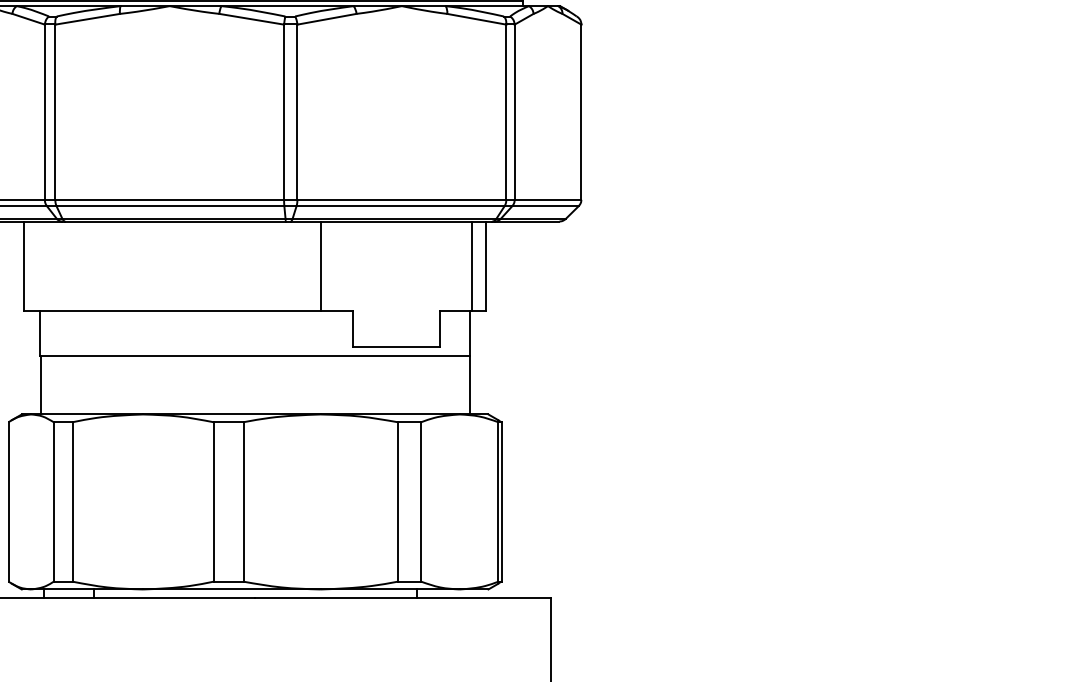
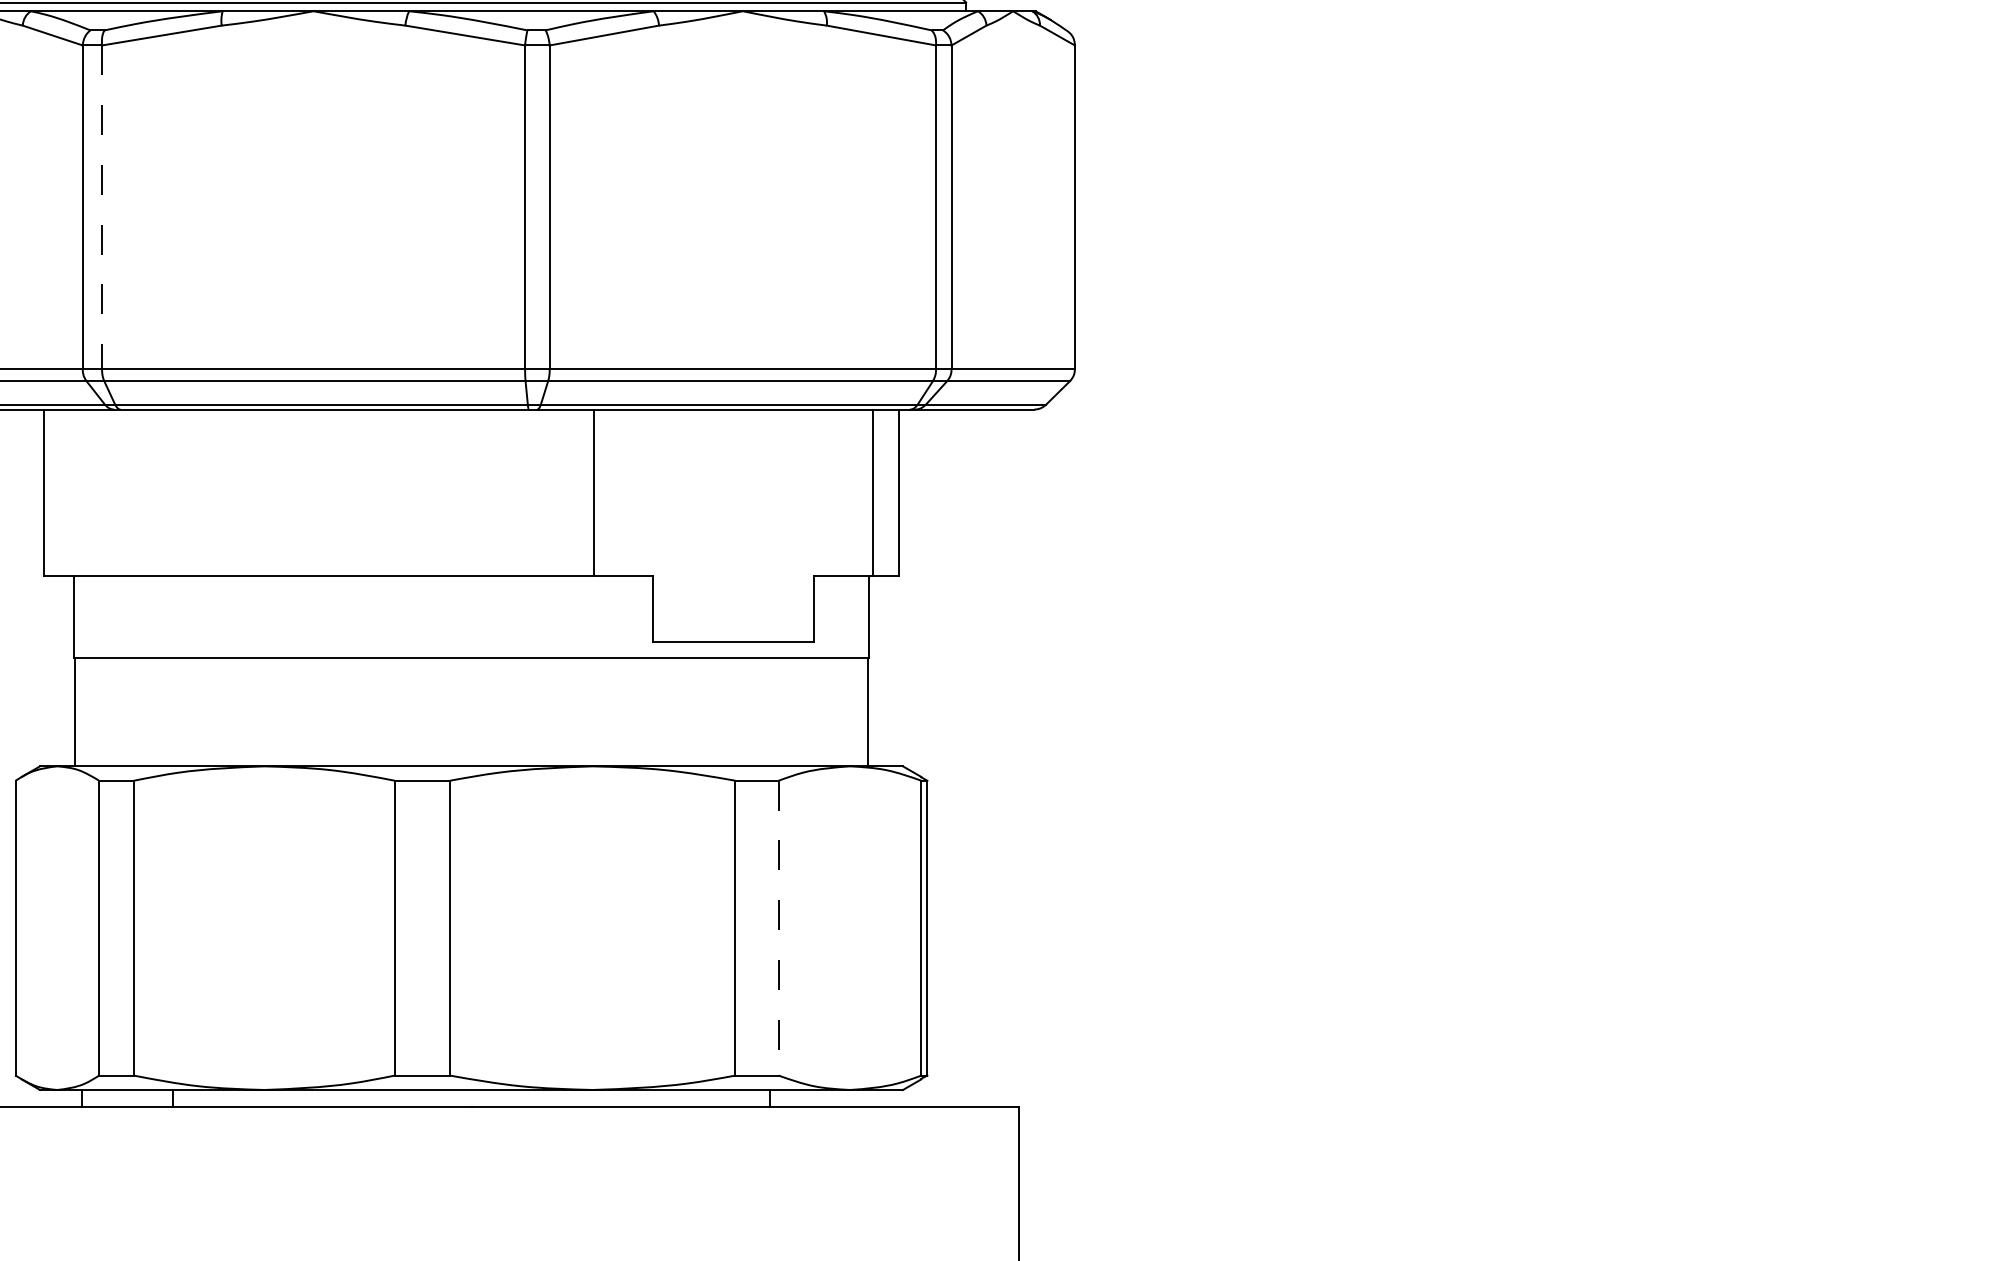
line: (55, 112) -> (102, 207), solid -> dashed
line: (421, 501) -> (779, 927), solid -> dashed

